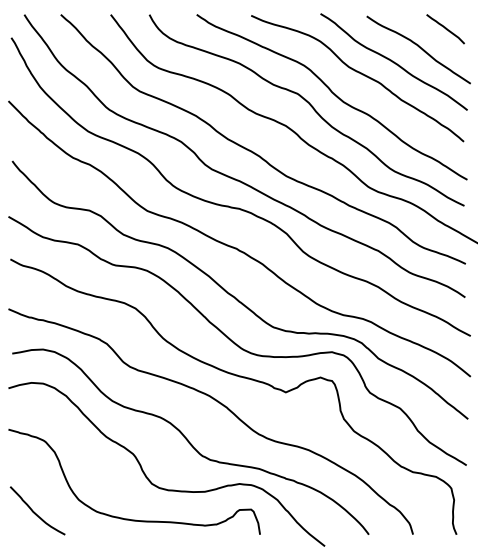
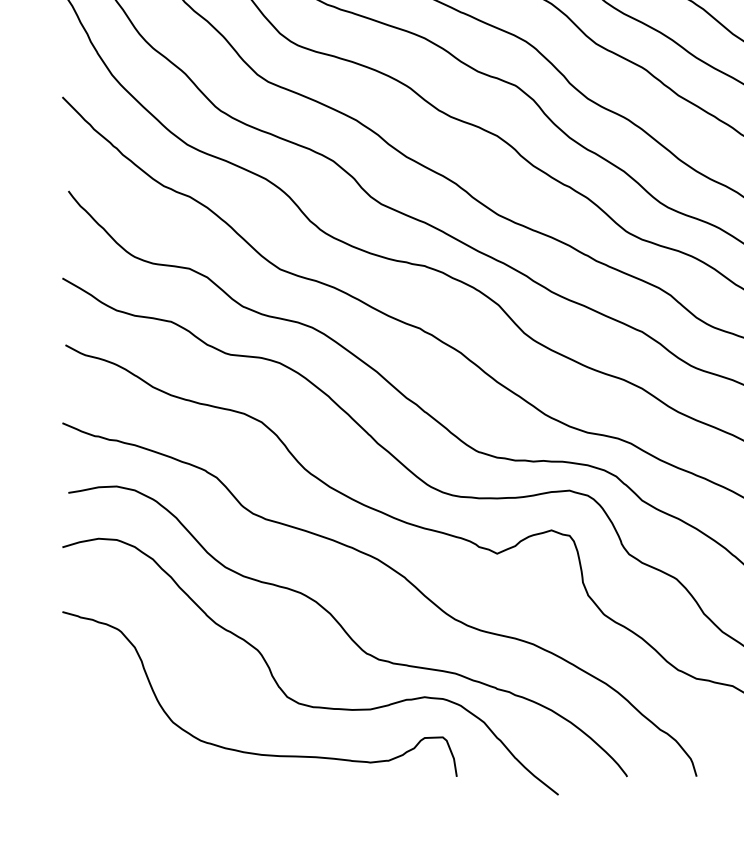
curve: (35, 512) -> (104, 741), removed

